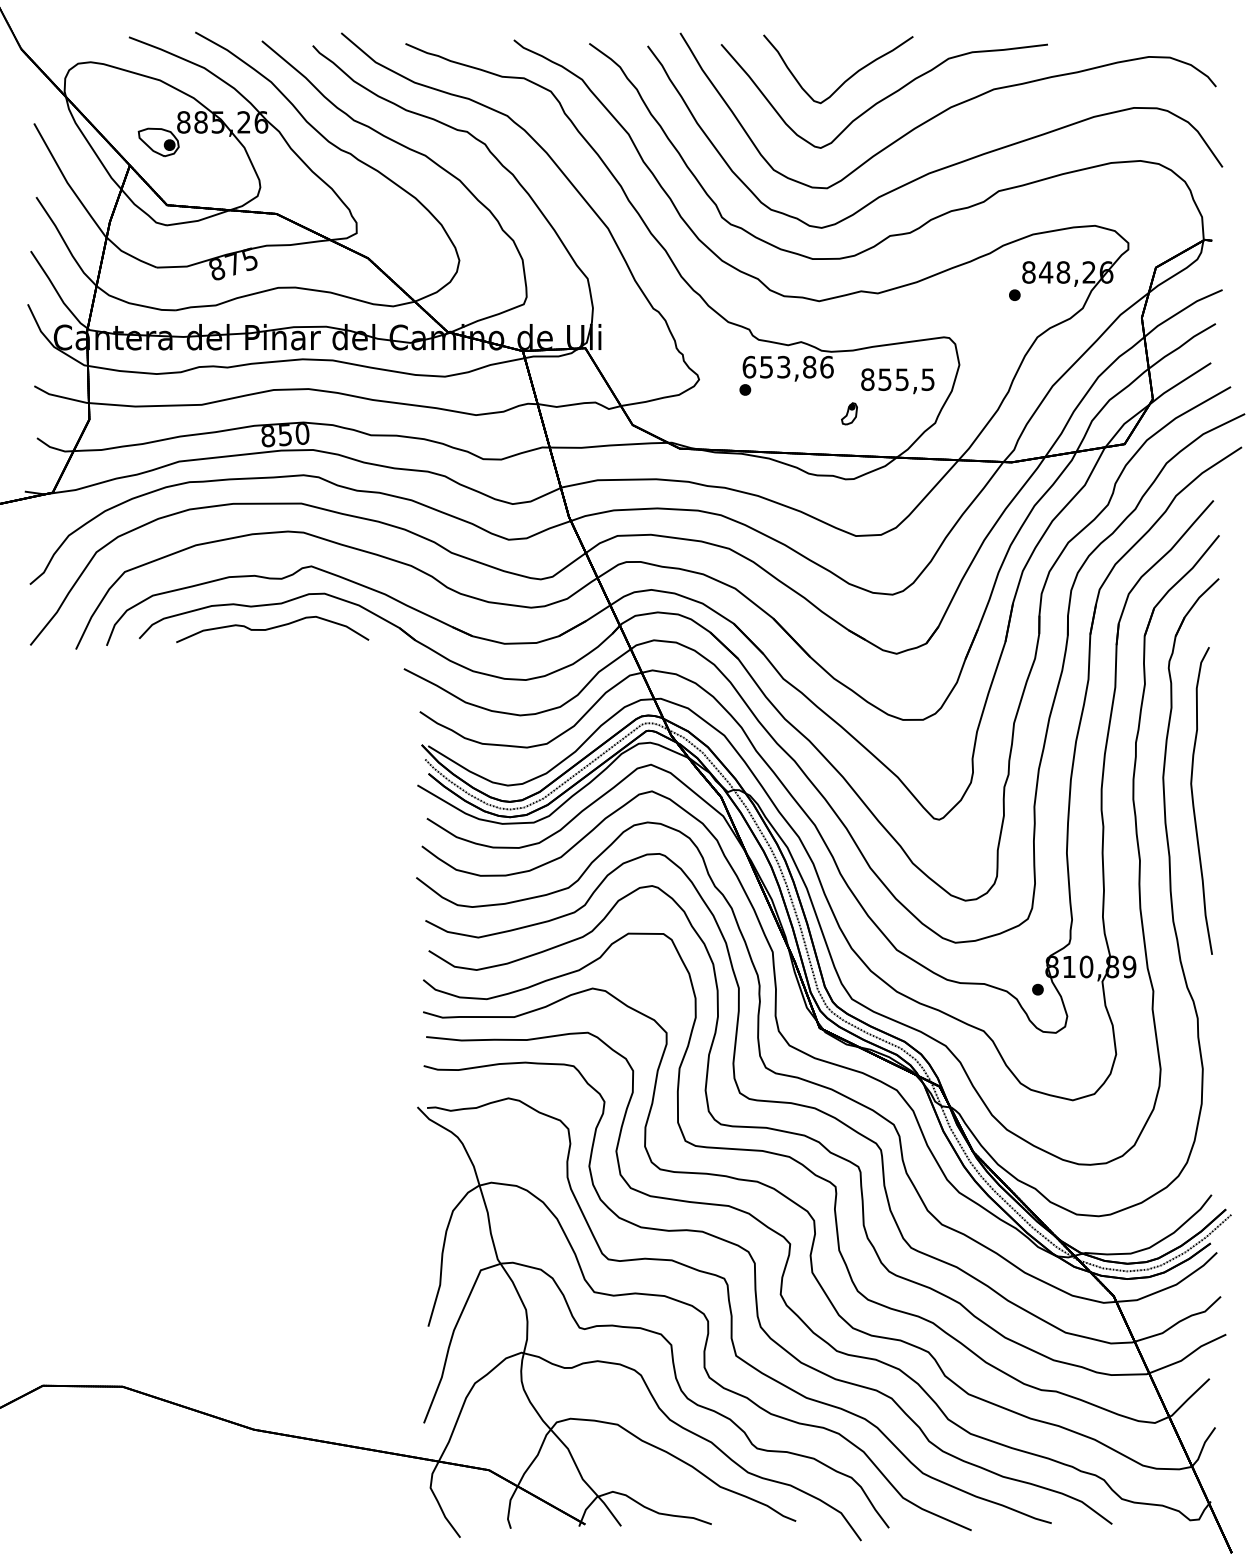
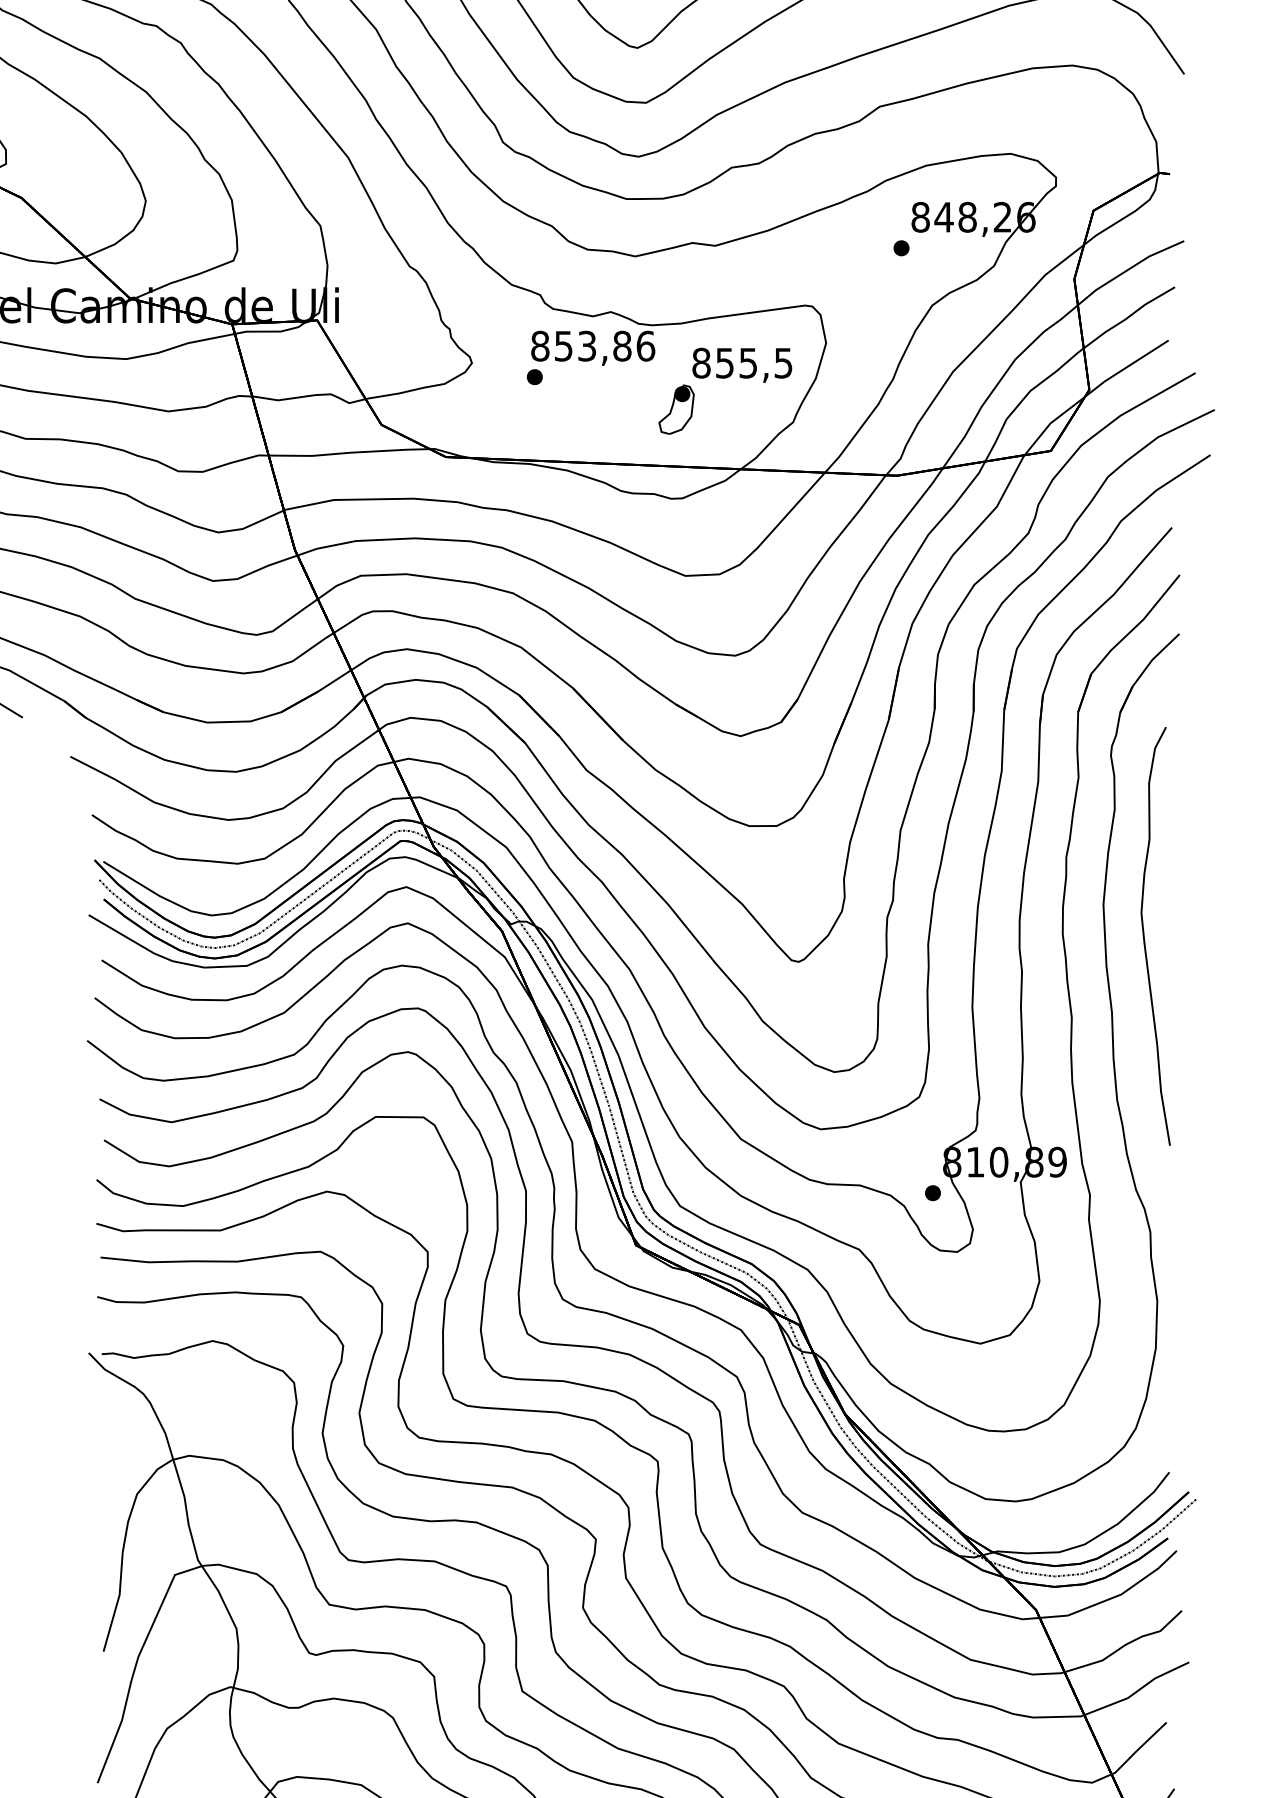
text: (749, 366) -> (540, 345), 653,86 -> 853,86
part: (849, 413) -> (676, 409), size x1.67

